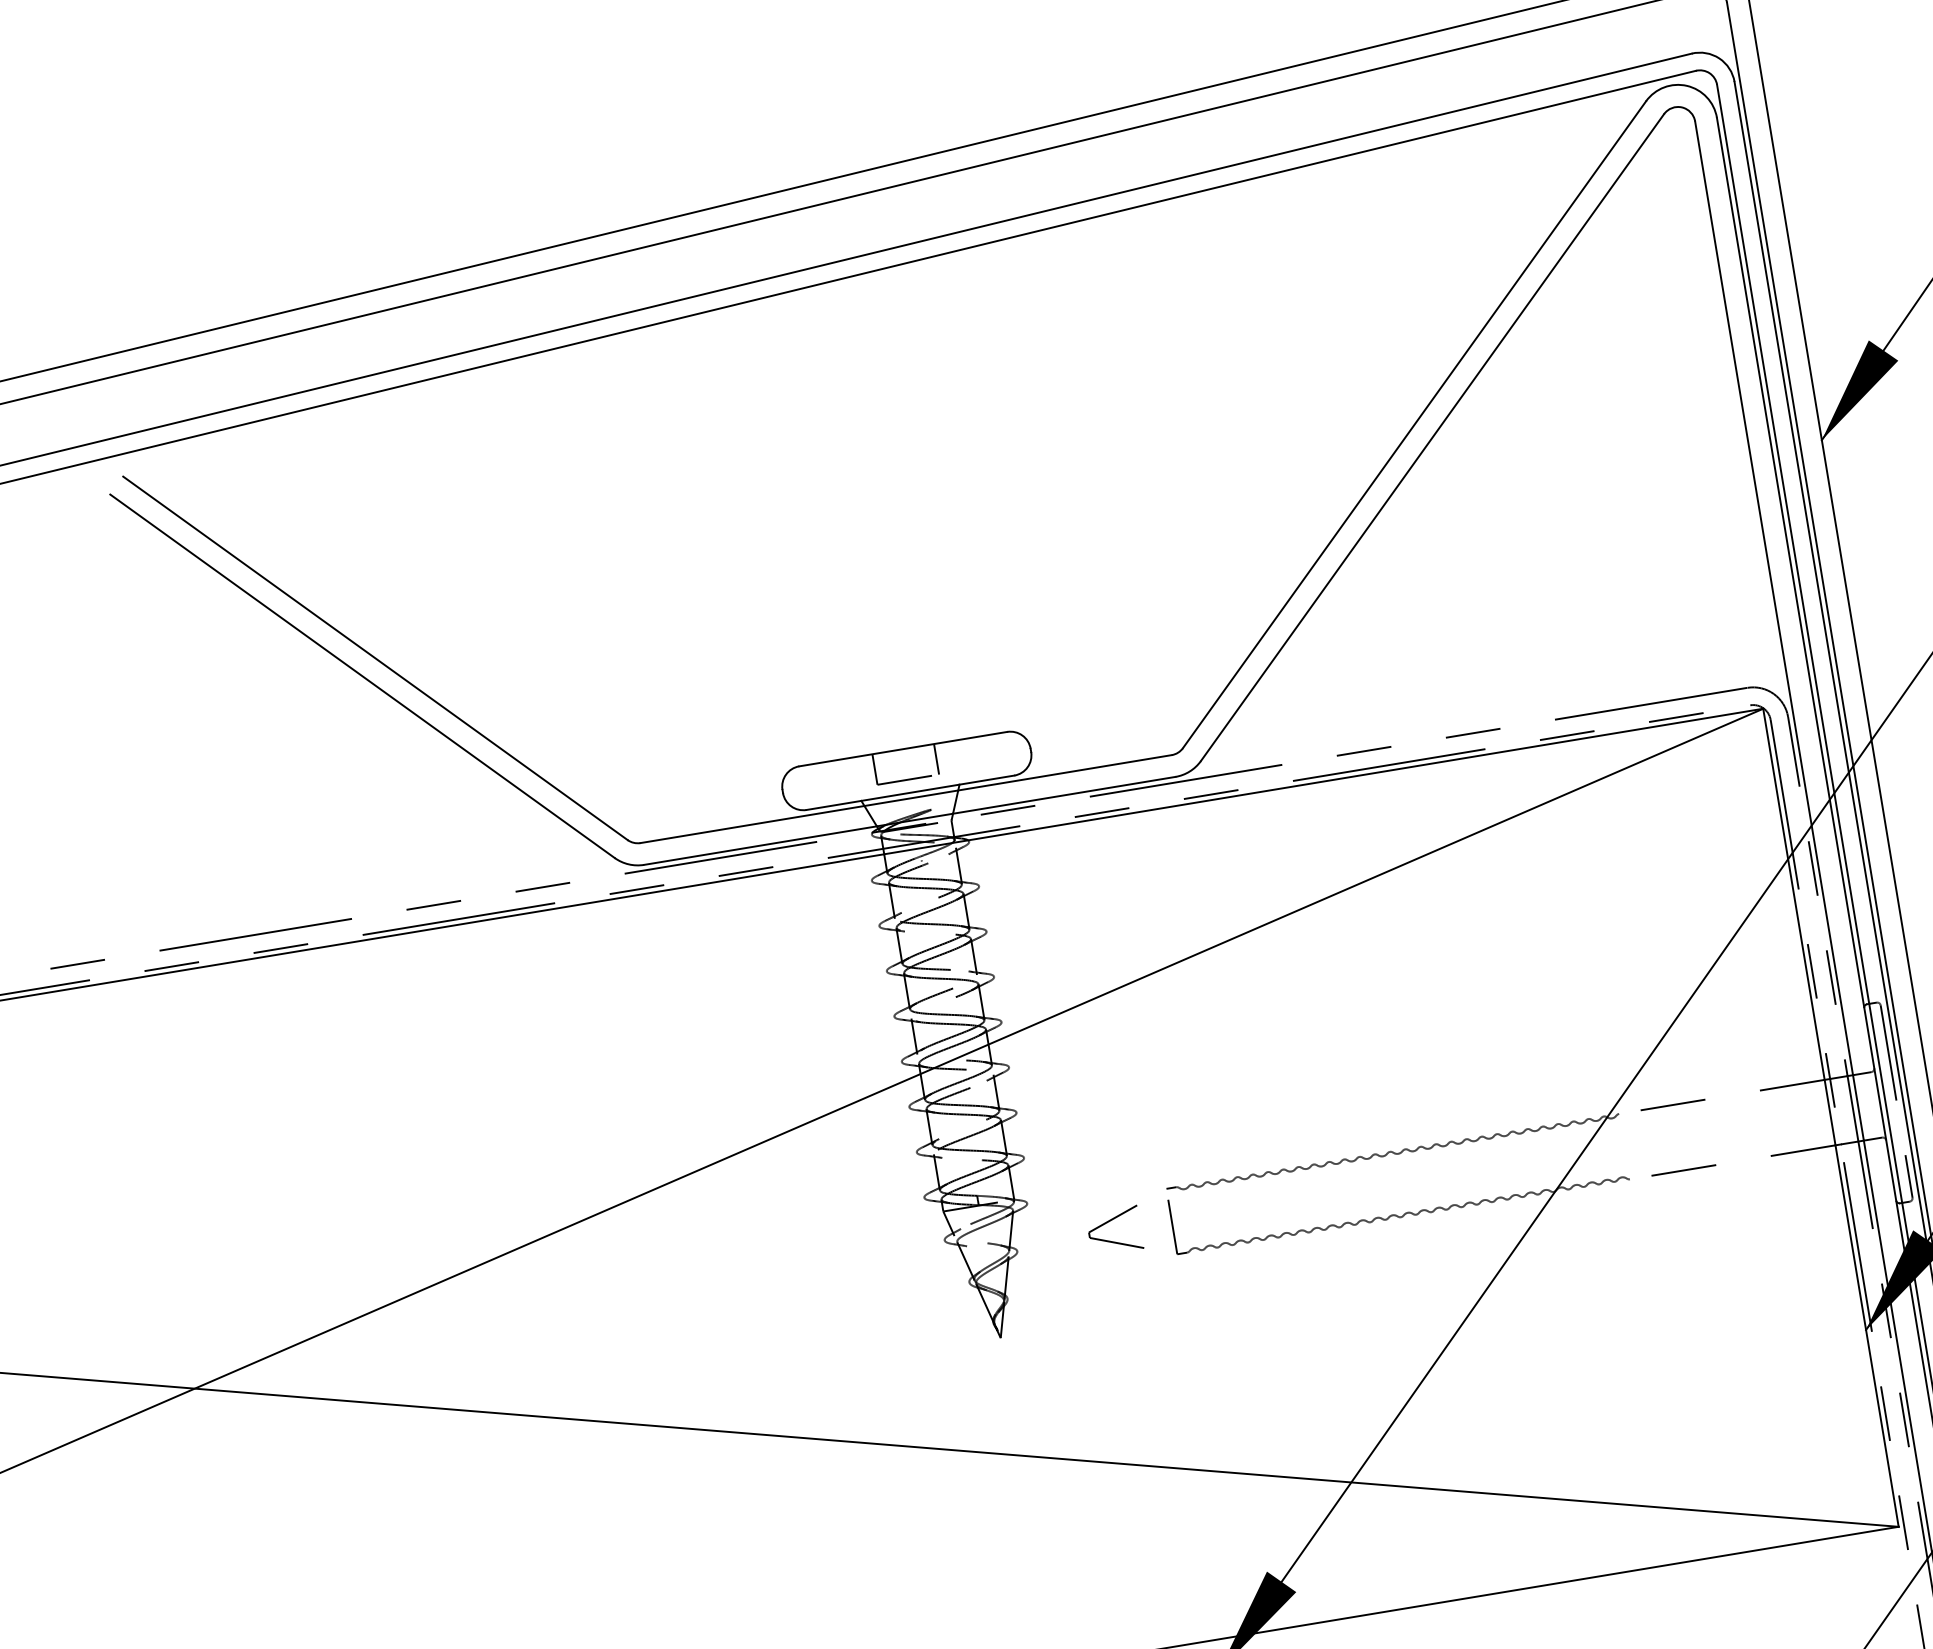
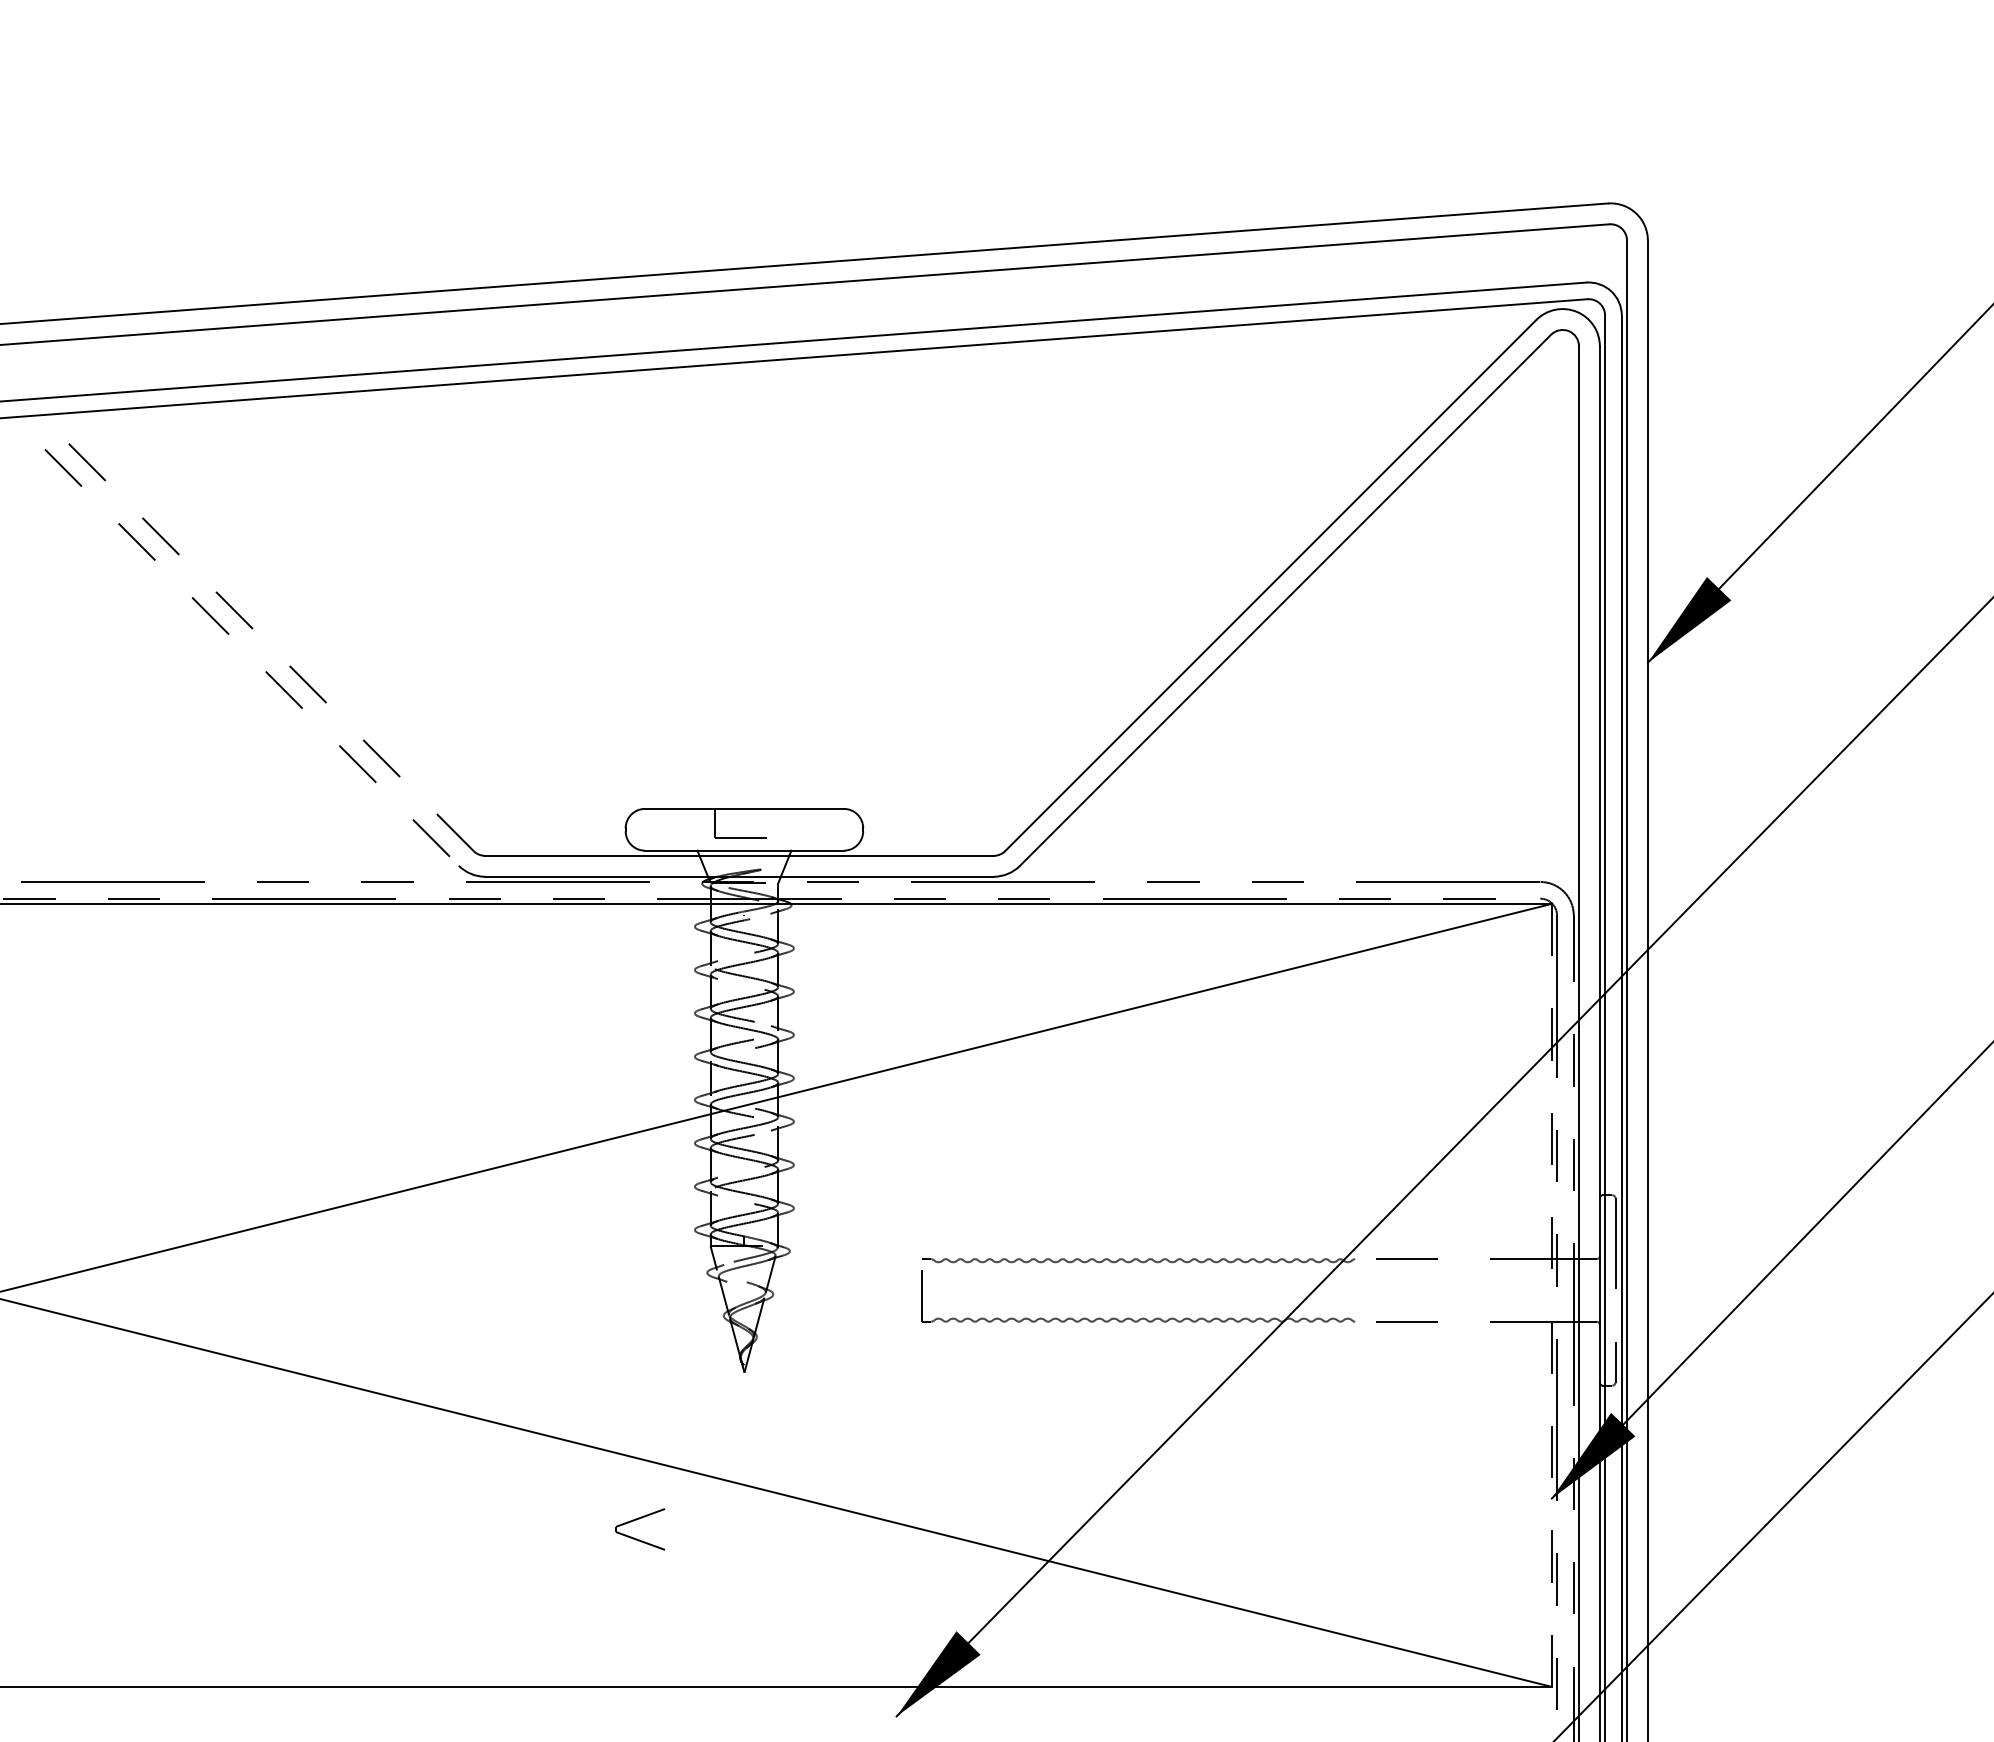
line: (375, 657) -> (266, 642), solid -> dashed
line: (362, 676) -> (251, 657), solid -> dashed
line: (936, 759) -> (773, 823), removed
line: (1830, 1117) -> (1551, 1295), solid -> dashed
part: (1113, 1240) -> (637, 1538), moved

